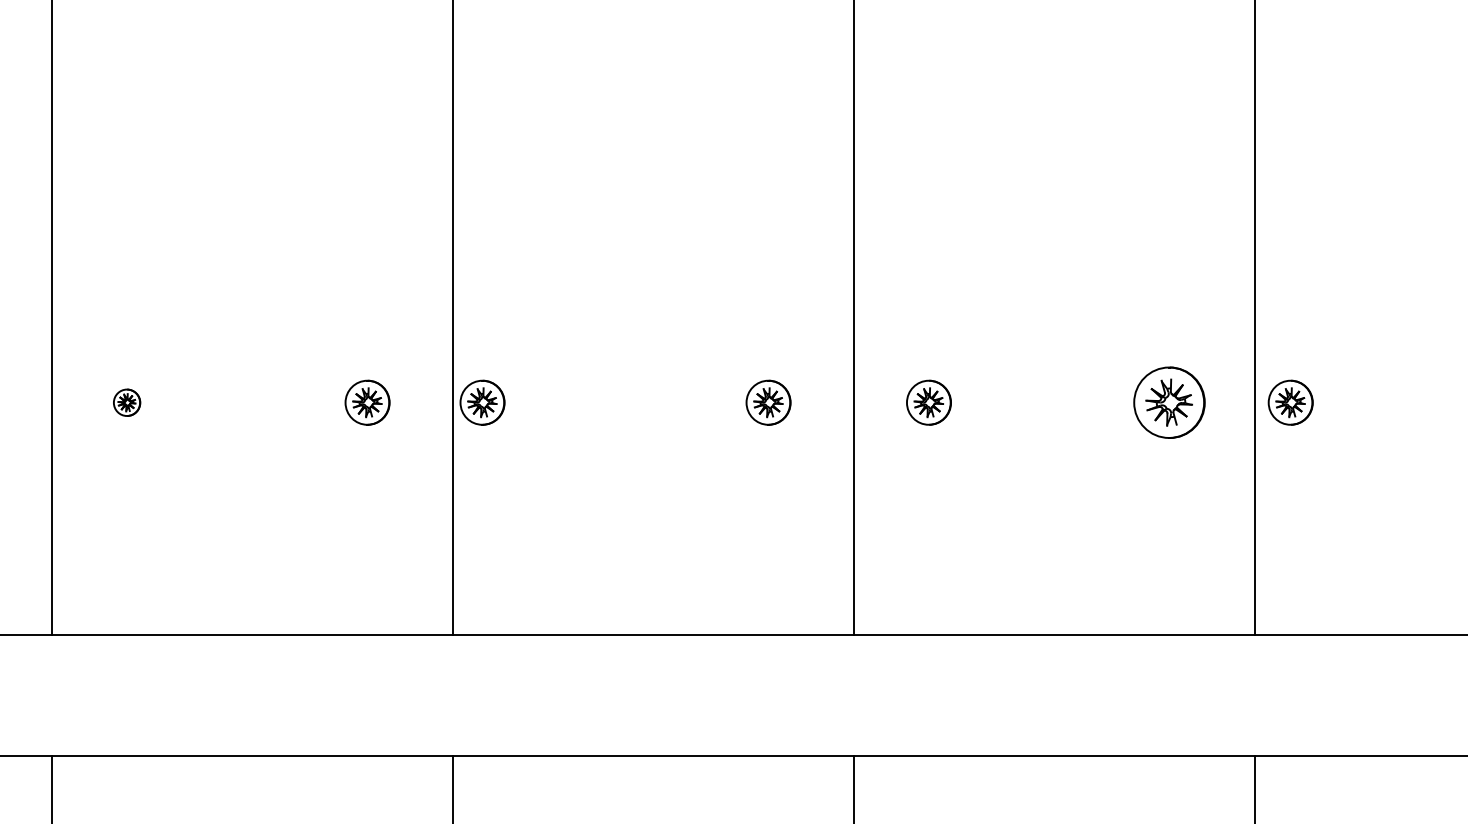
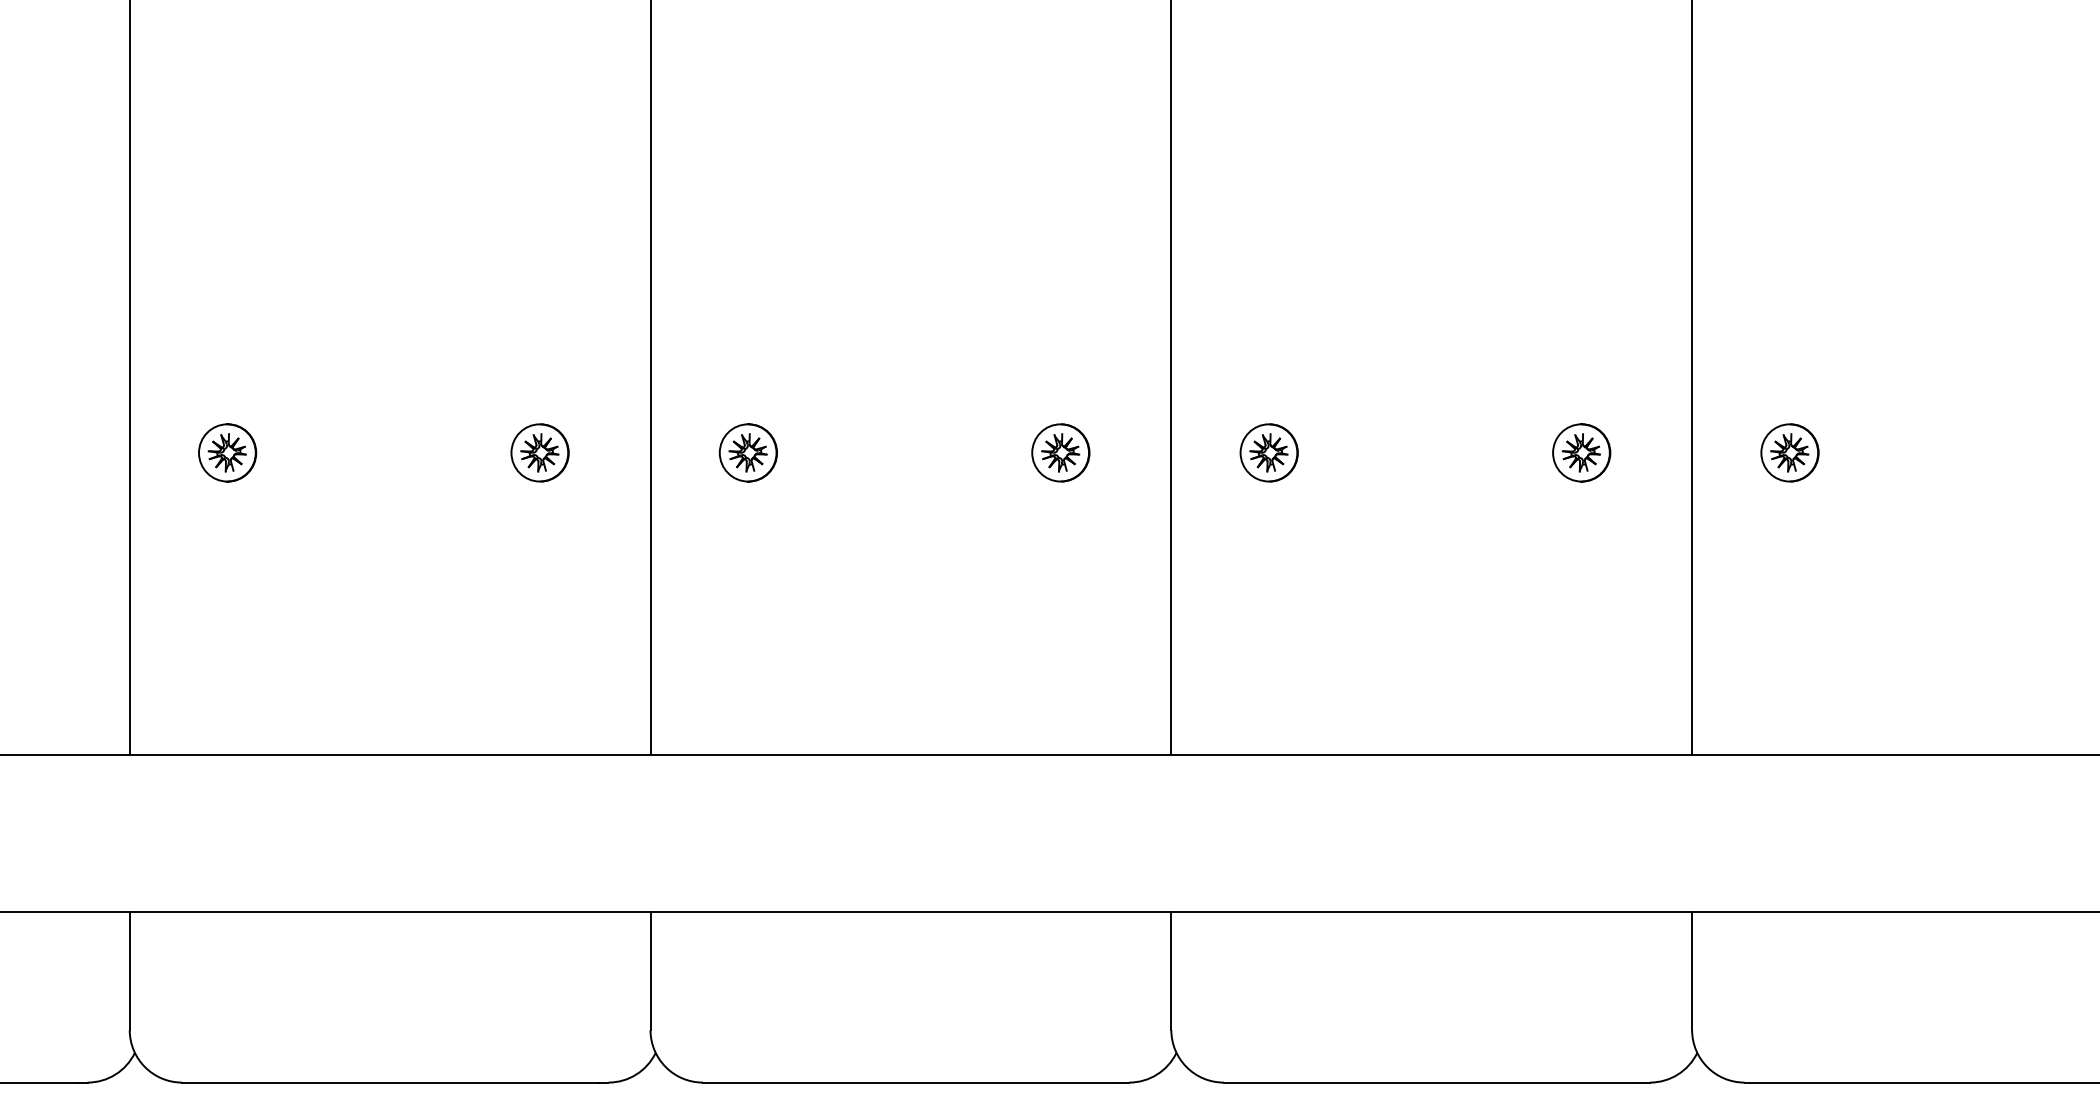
part: (126, 402) -> (227, 452), size x1.67
part: (481, 402) -> (747, 452), moved
part: (1169, 402) -> (1581, 452), size x0.62
part: (1290, 402) -> (1789, 452), moved

